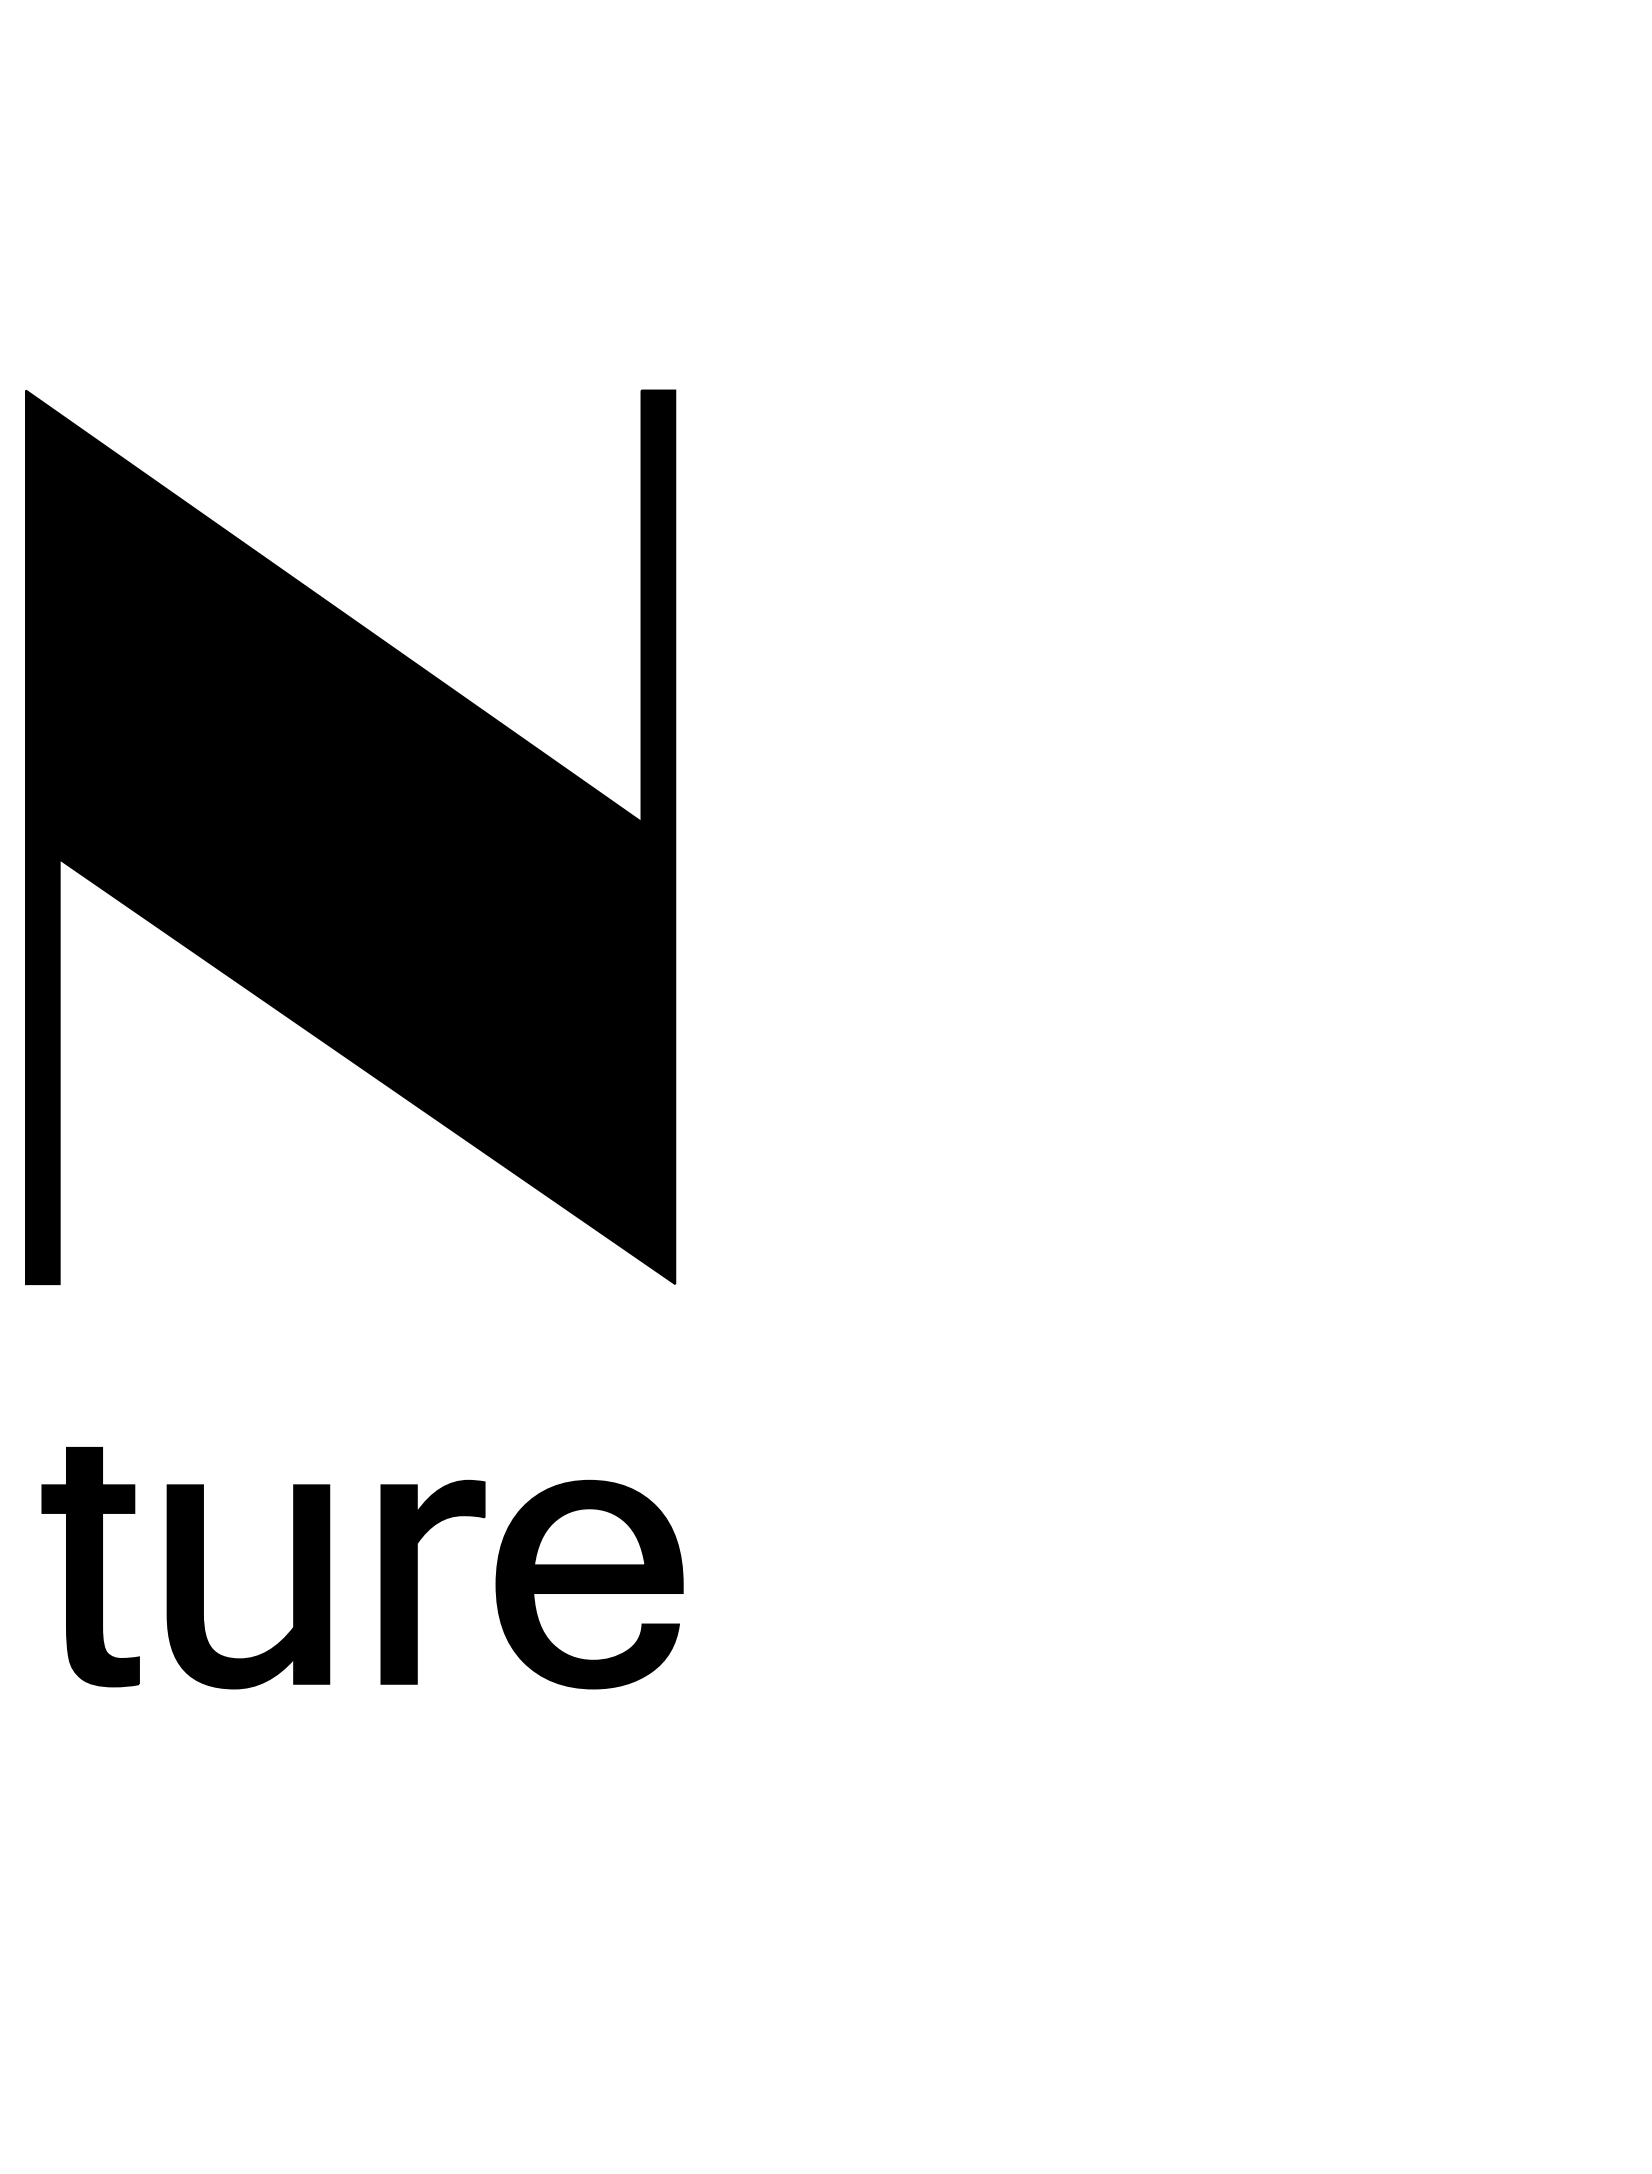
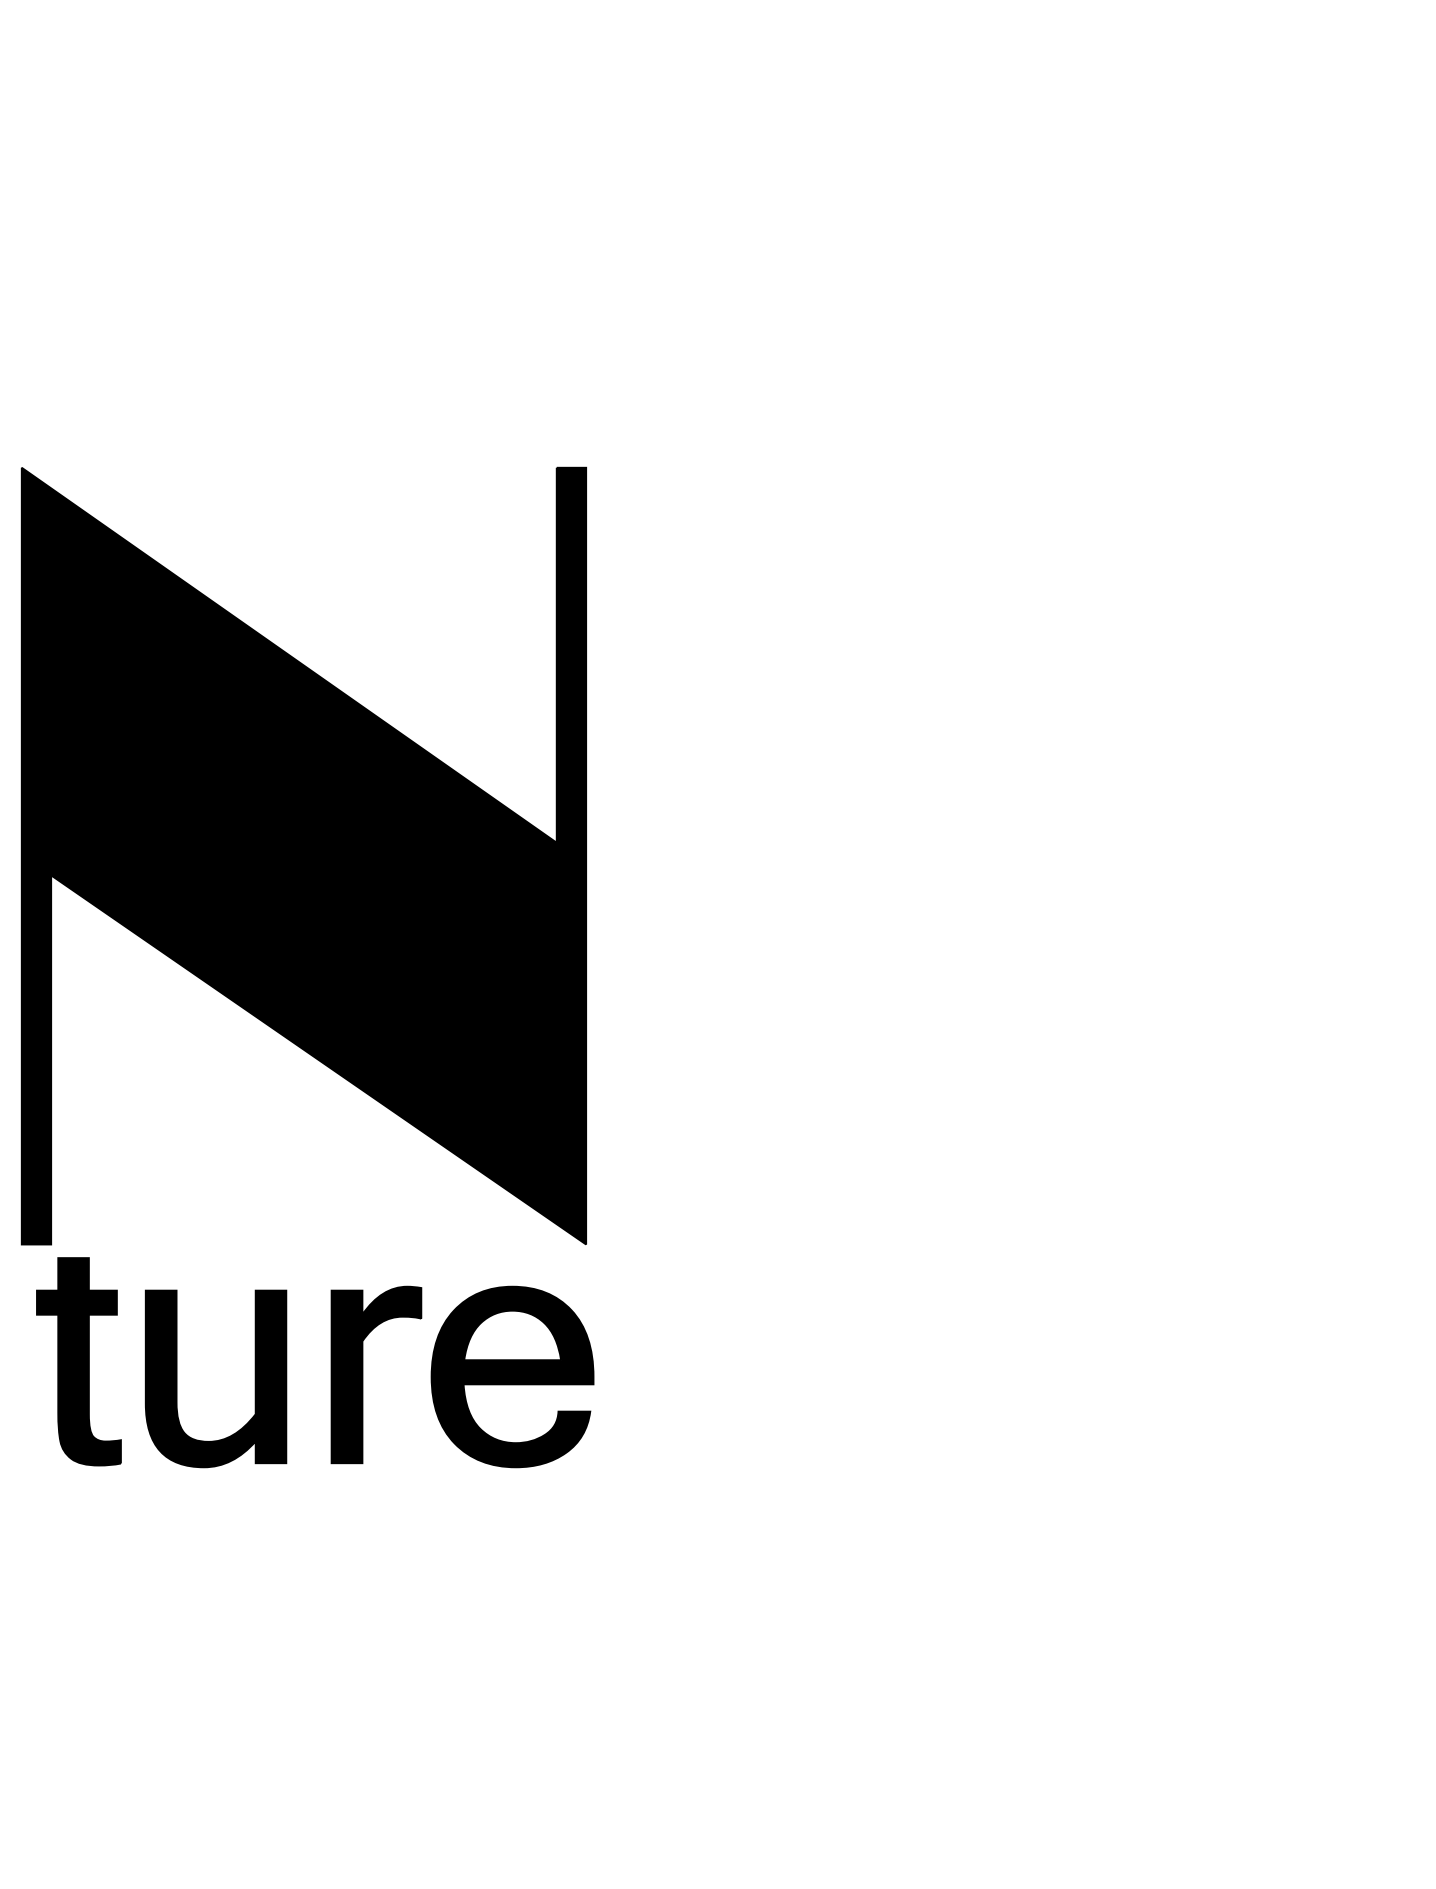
part: (350, 837) -> (303, 856), moved

